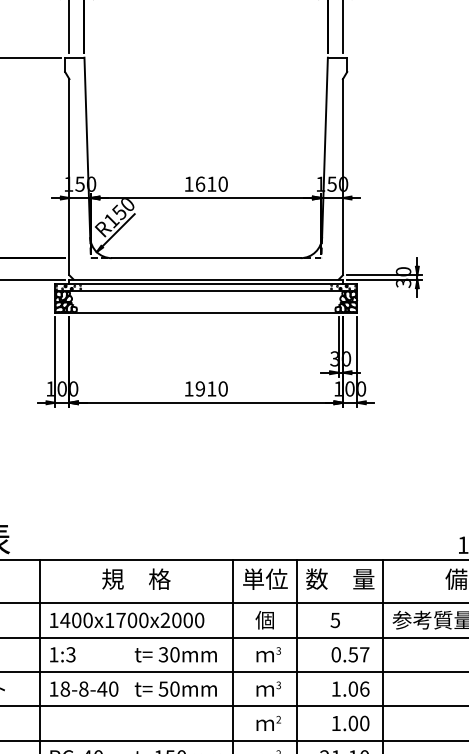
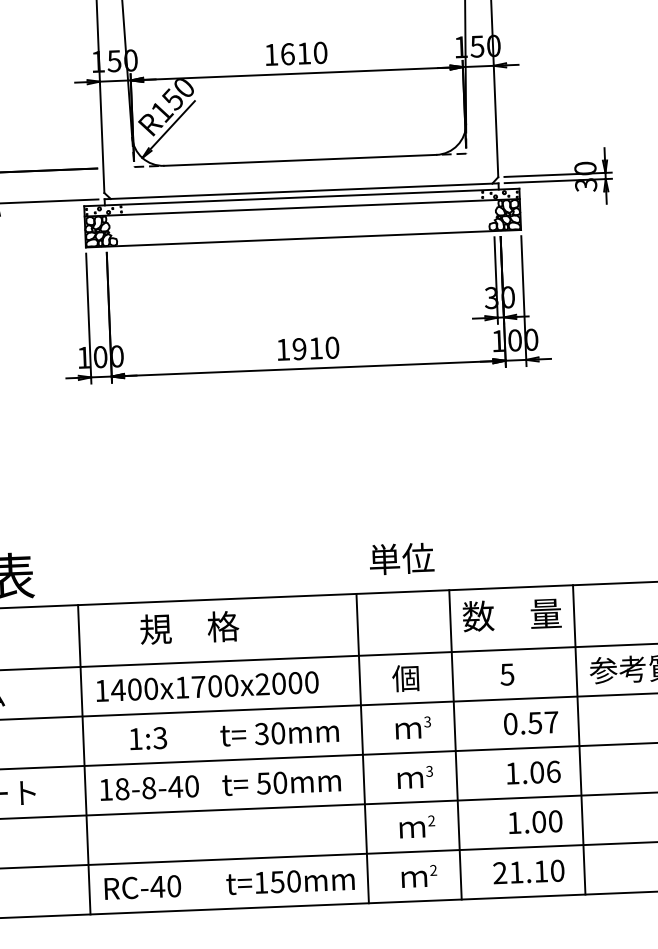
text: (136, 578) -> (189, 626), moved
text: (265, 578) -> (401, 557), moved
text: (62, 654) -> (148, 738), moved

